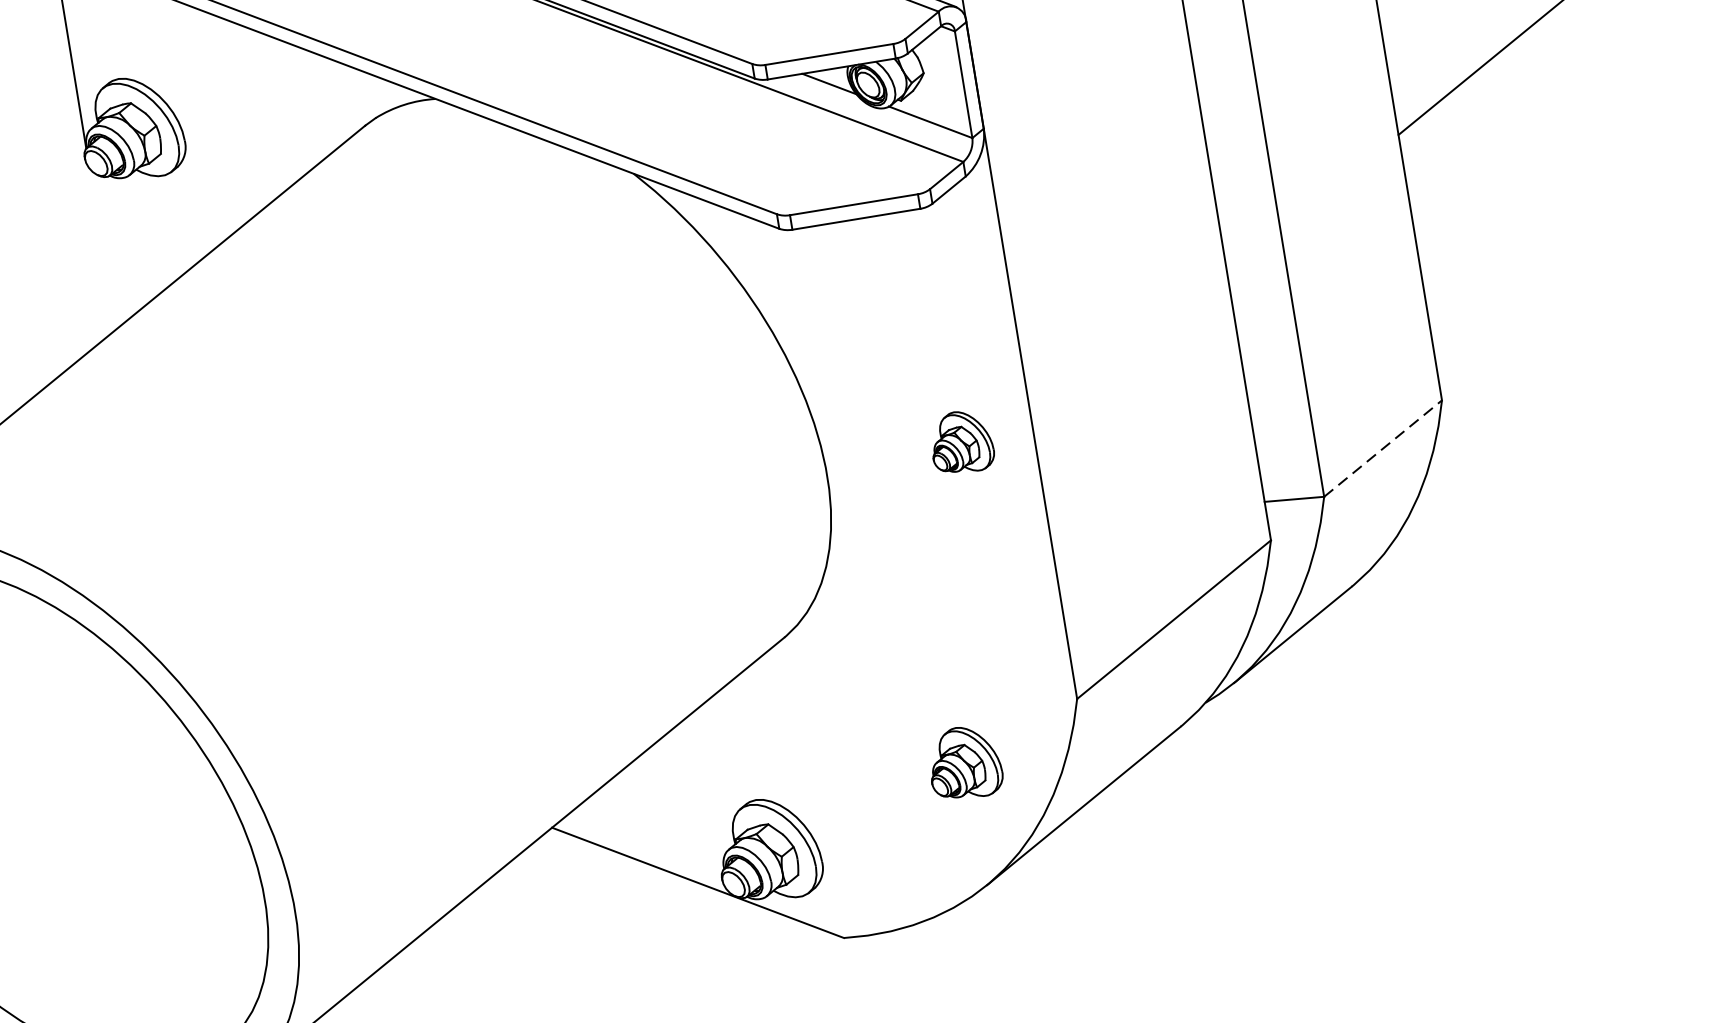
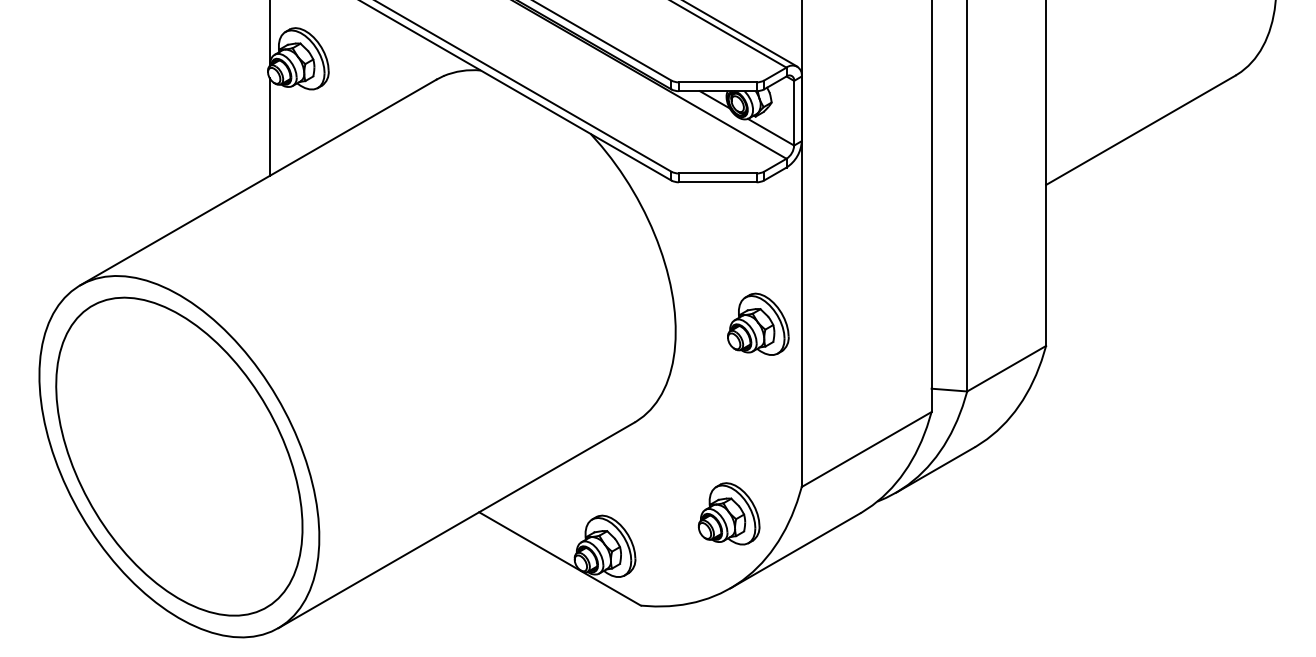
line: (102, 248) -> (269, 126), added
part: (961, 441) -> (758, 323), size x1.67
line: (1382, 448) -> (1006, 368), dashed -> solid
part: (965, 762) -> (729, 513), size x1.43

